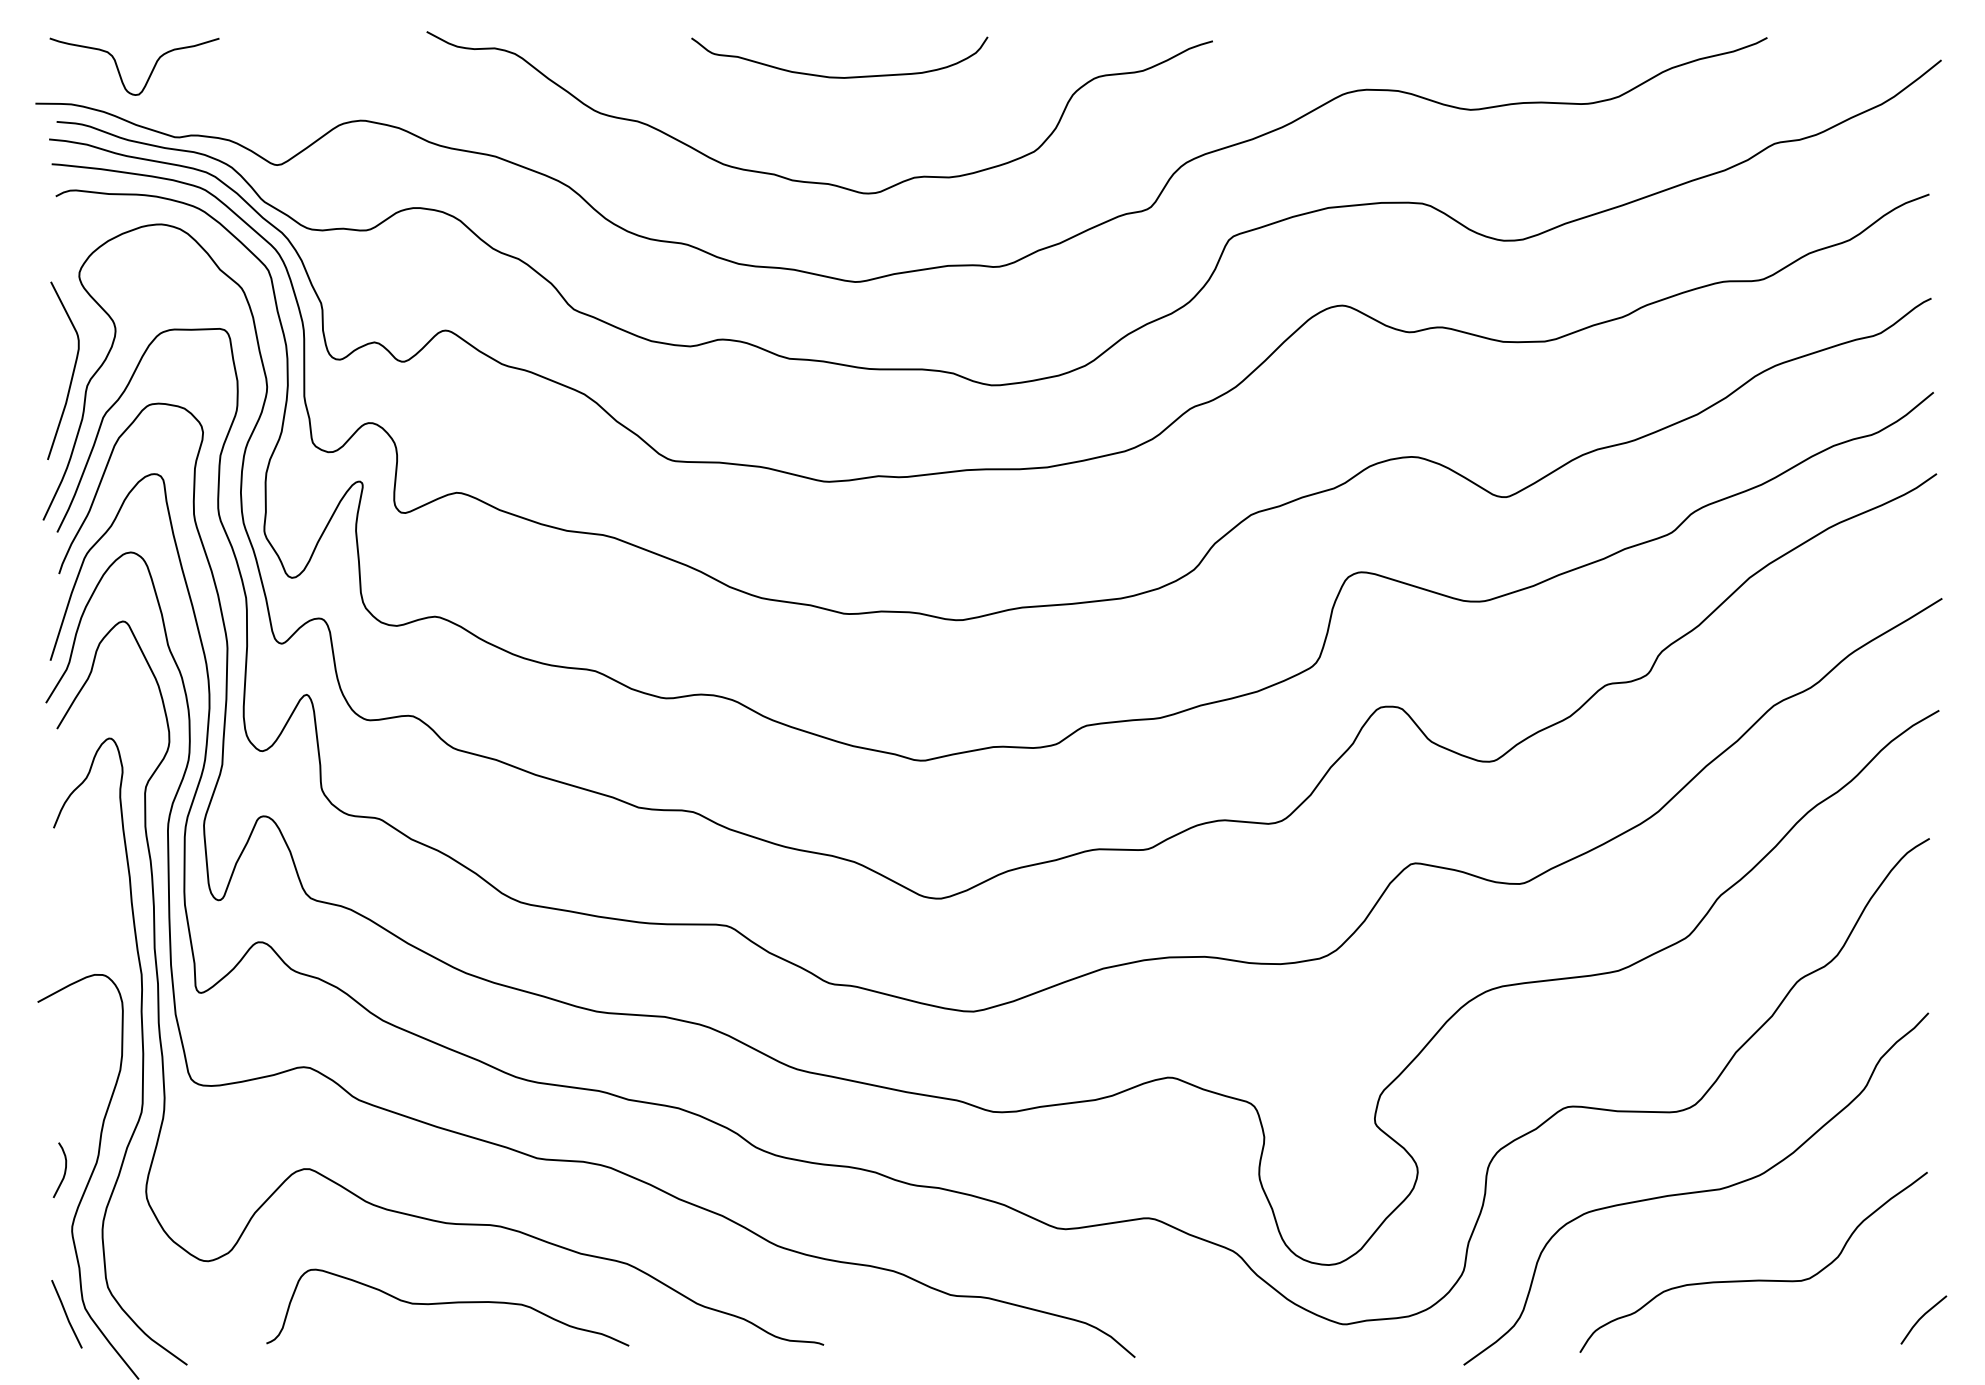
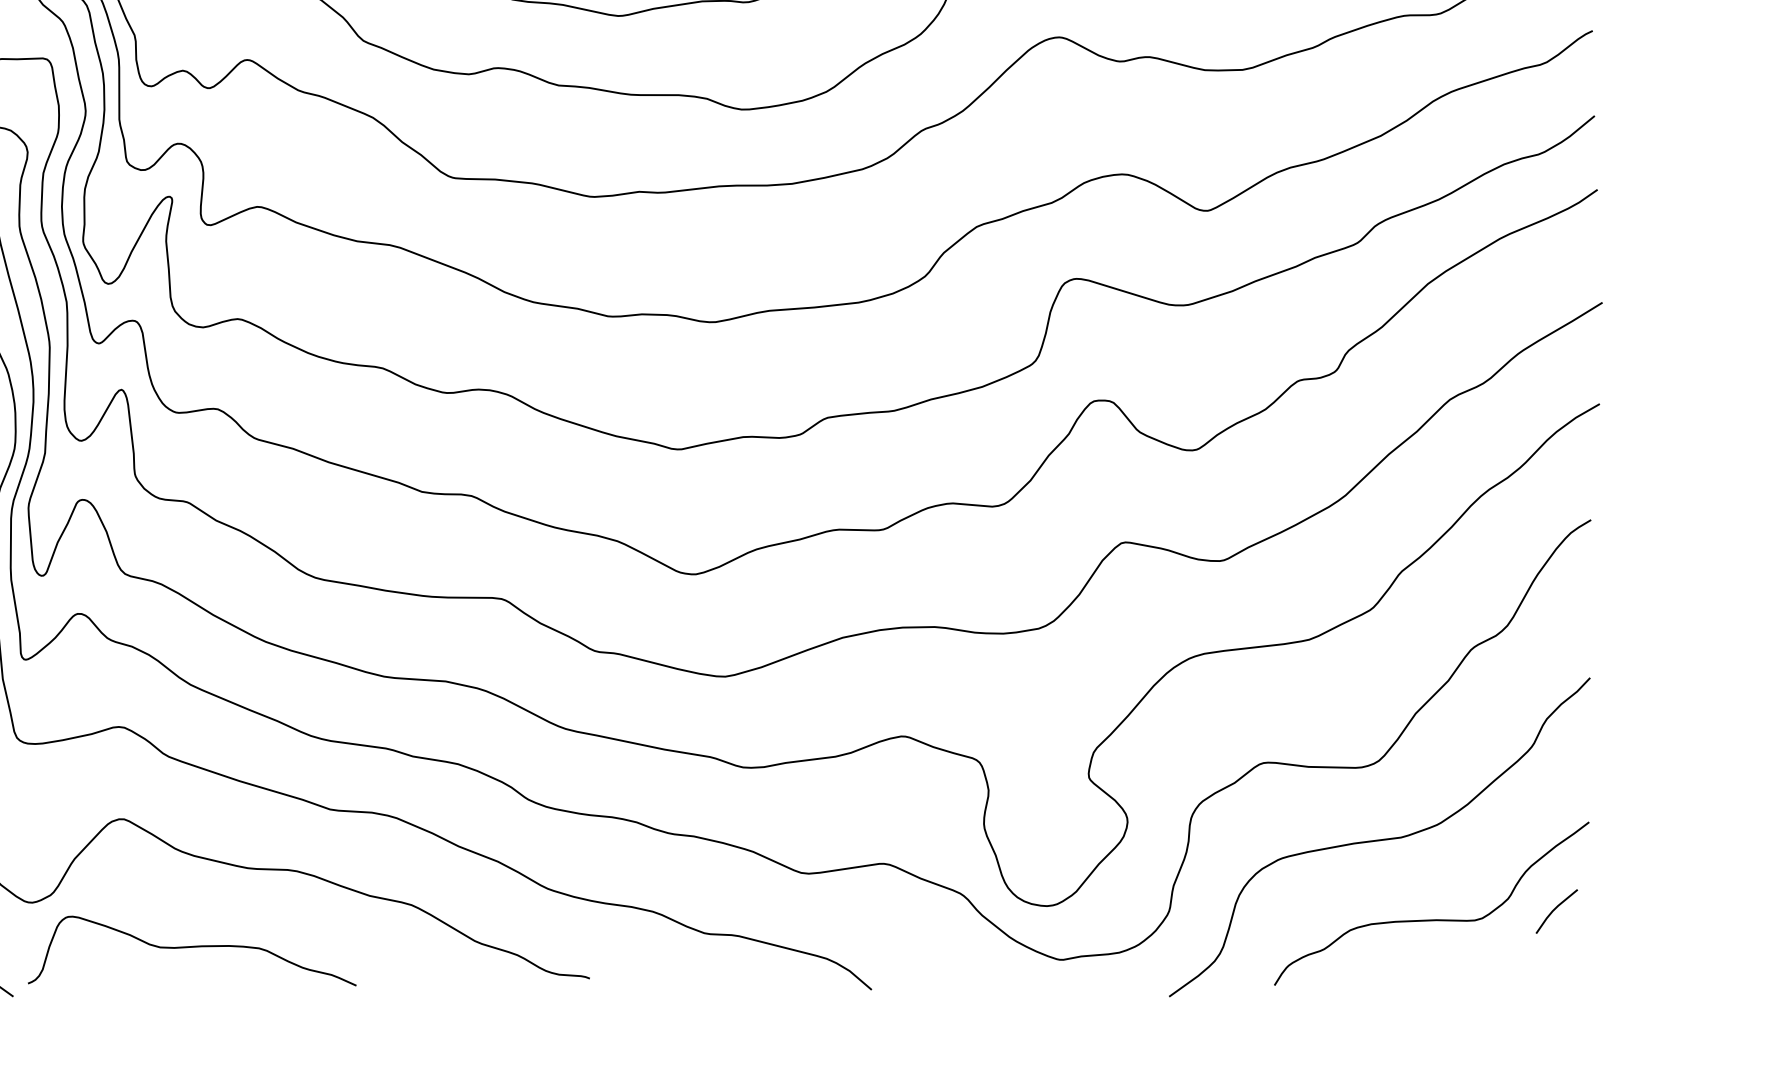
curve: (445, 1304) -> (190, 948), moved
line: (1922, 1317) -> (1555, 909), moved

